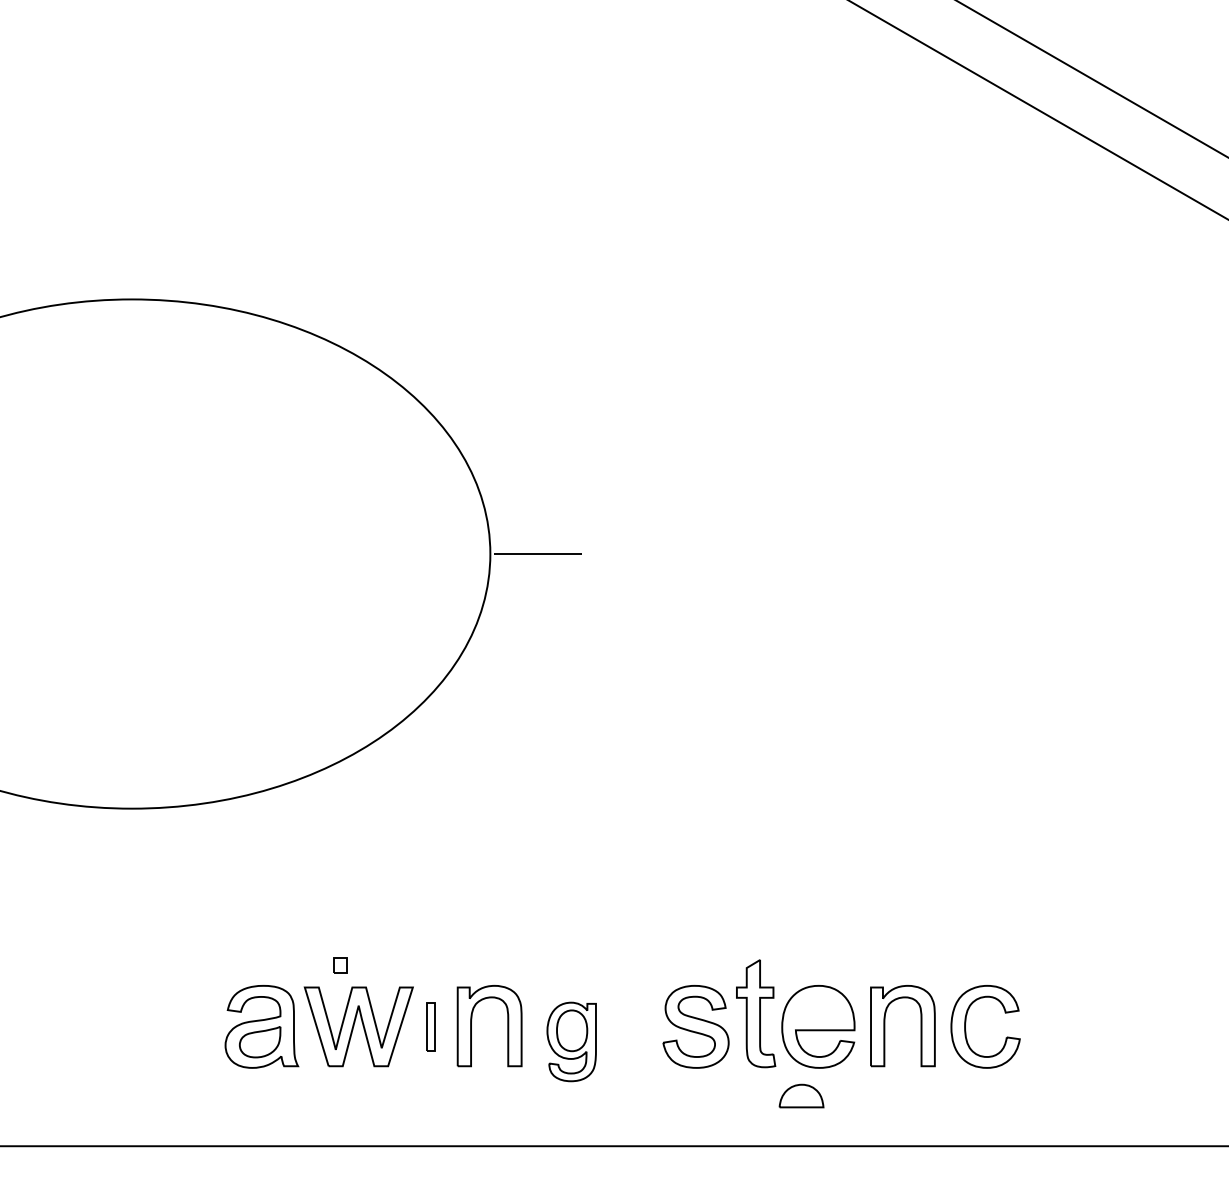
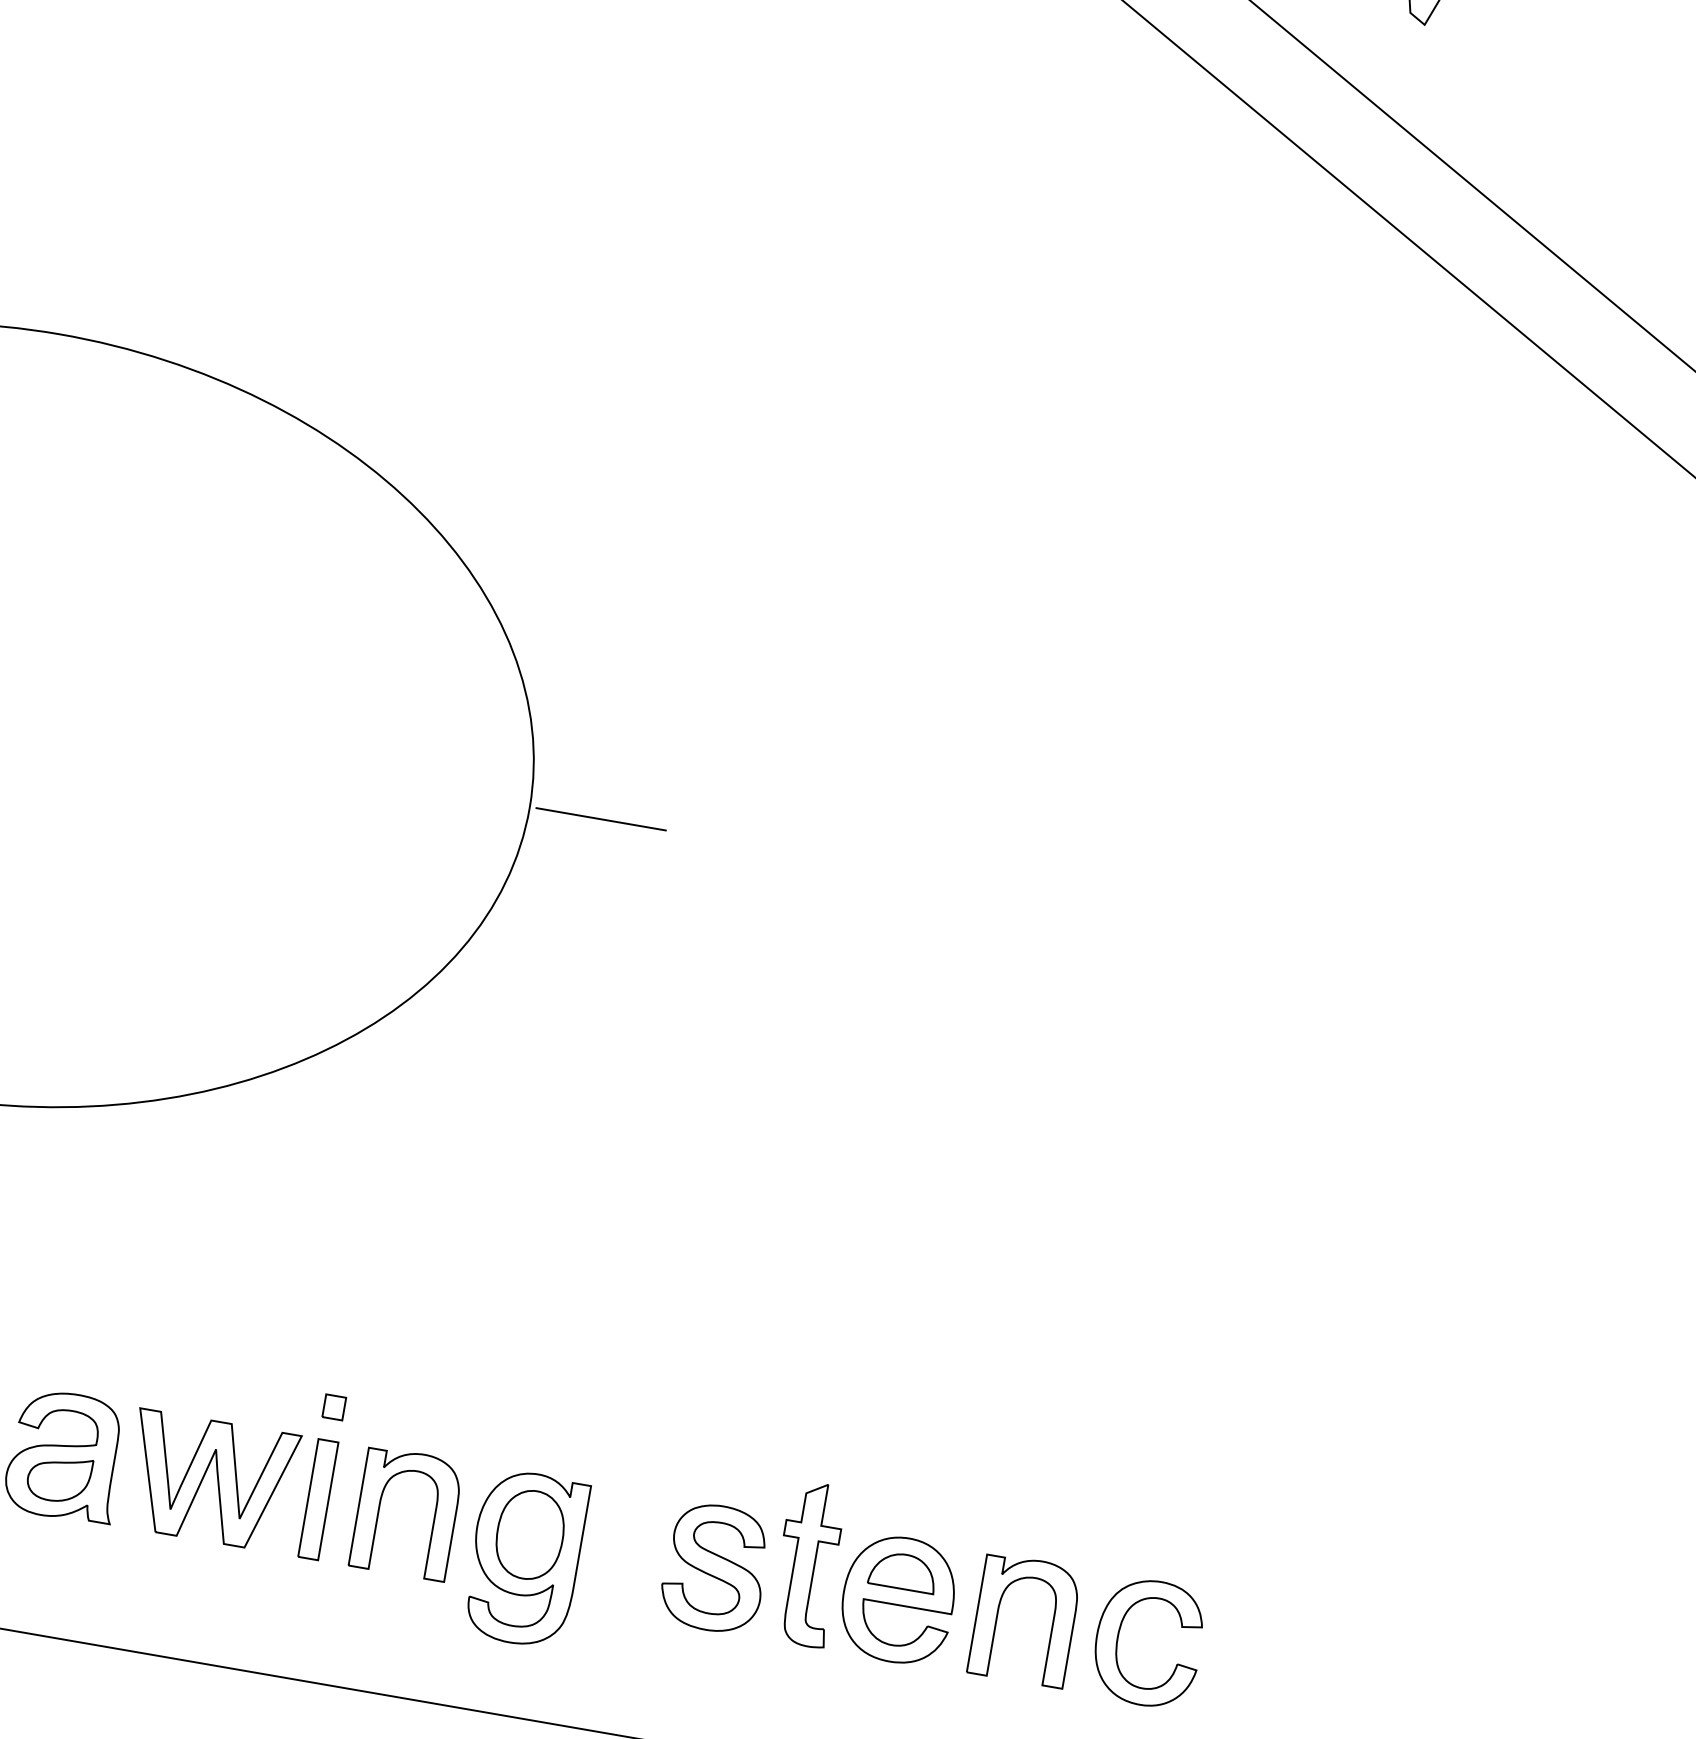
part: (340, 965) -> (333, 1407), moved
part: (430, 1026) -> (318, 1499), size x1.67
part: (571, 1041) -> (525, 1557), size x1.43
part: (801, 1095) -> (903, 1570), moved

